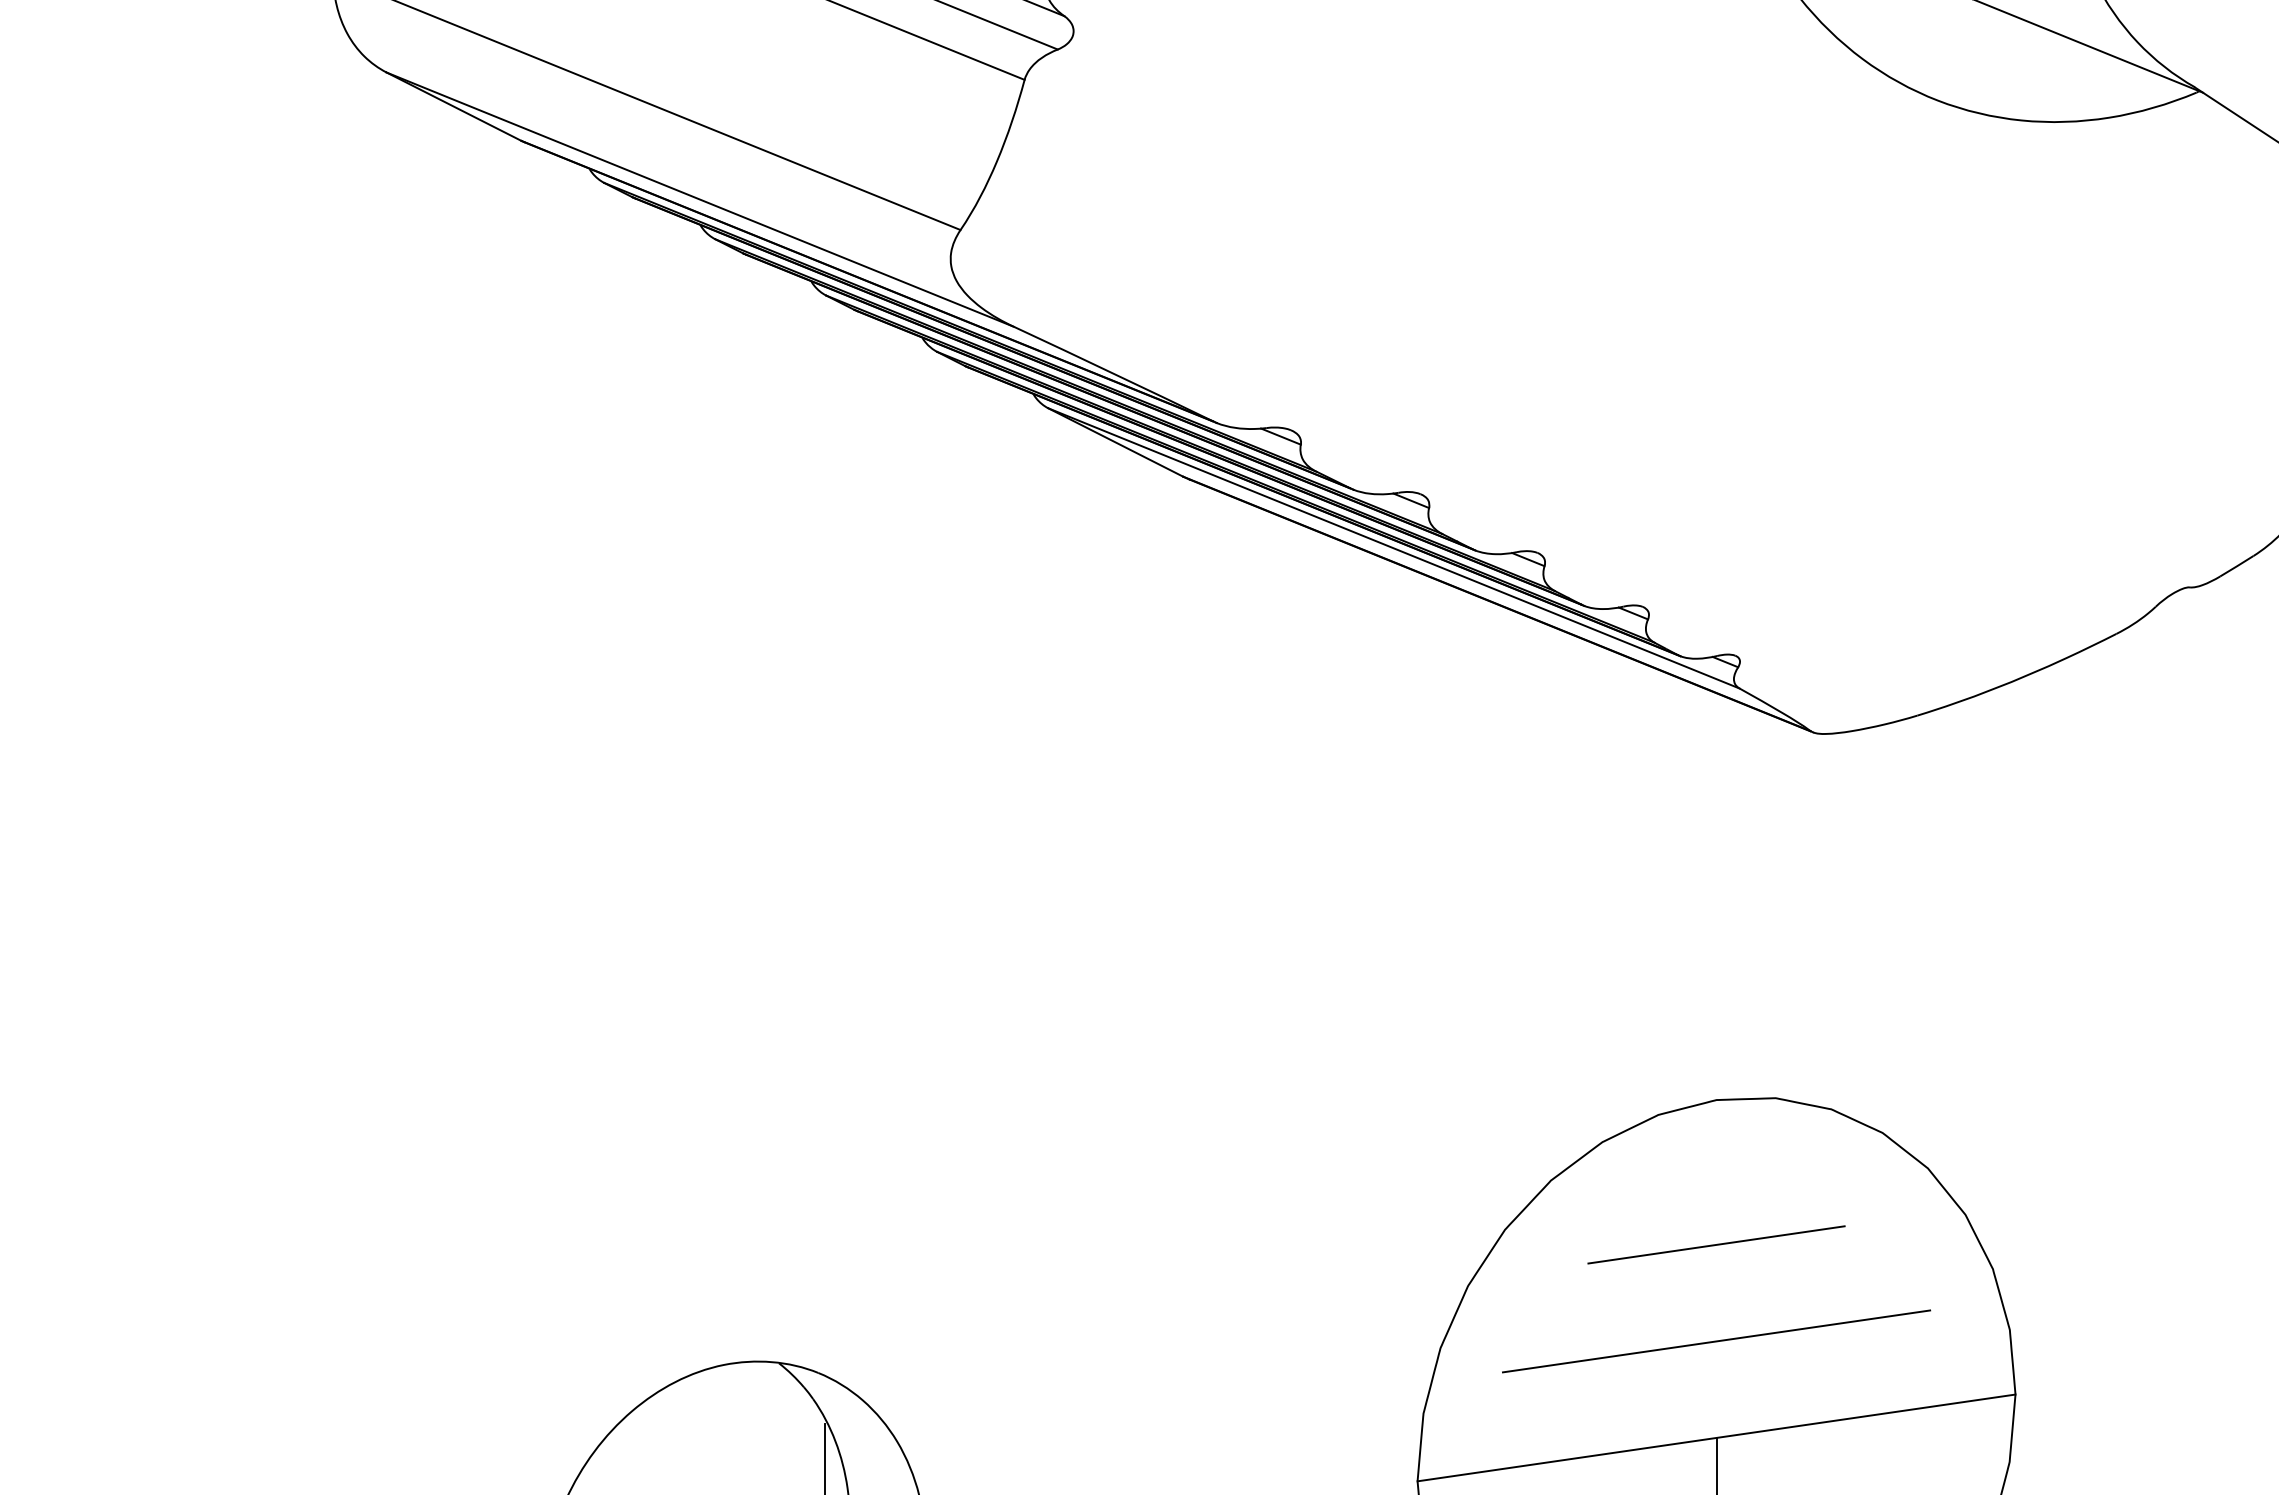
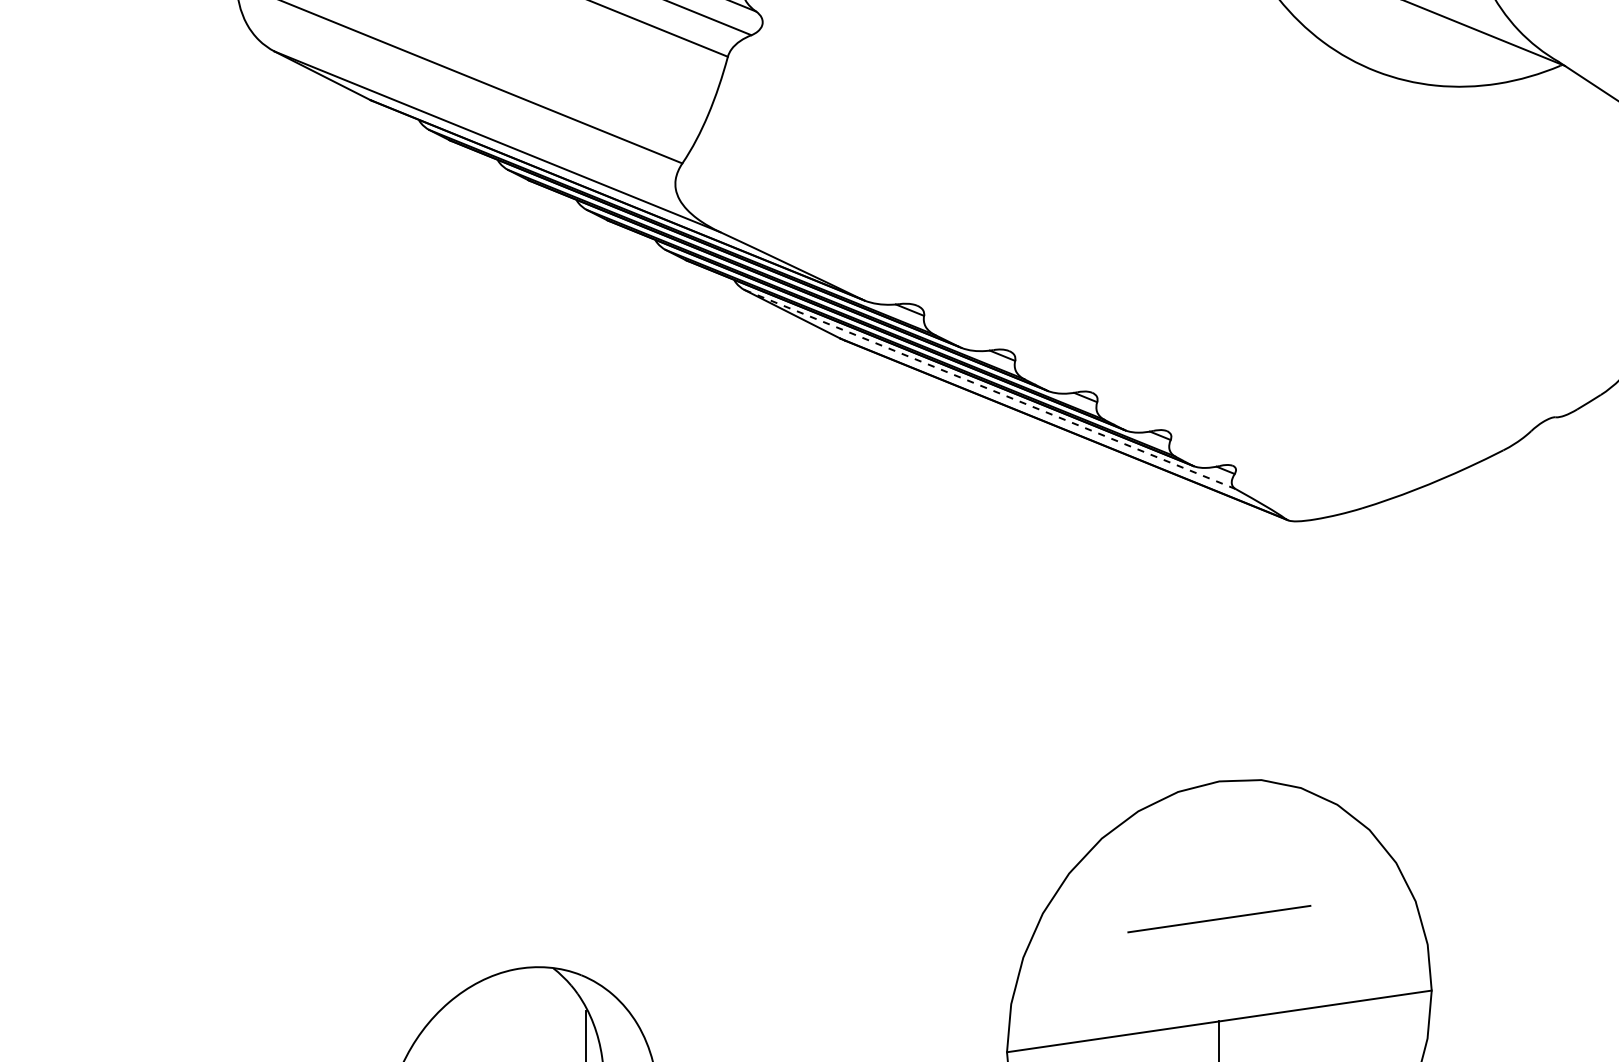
line: (1393, 548) -> (989, 389), solid -> dashed
line: (1716, 1244) -> (1219, 918), moved
line: (1716, 1341) -> (1219, 952), removed

